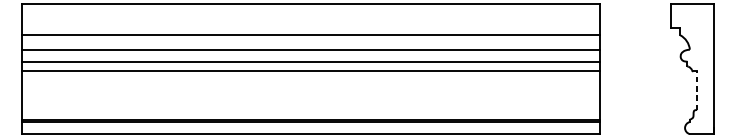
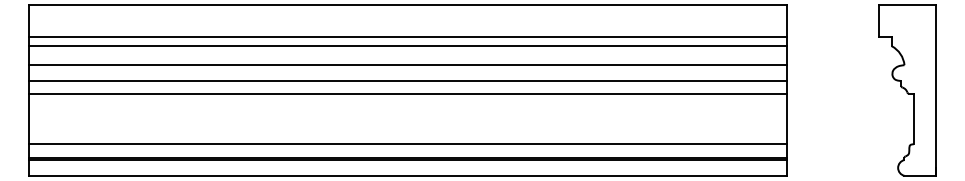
line: (310, 27) -> (407, 36), added
line: (696, 90) -> (913, 118), dashed -> solid
line: (310, 110) -> (407, 144), added

